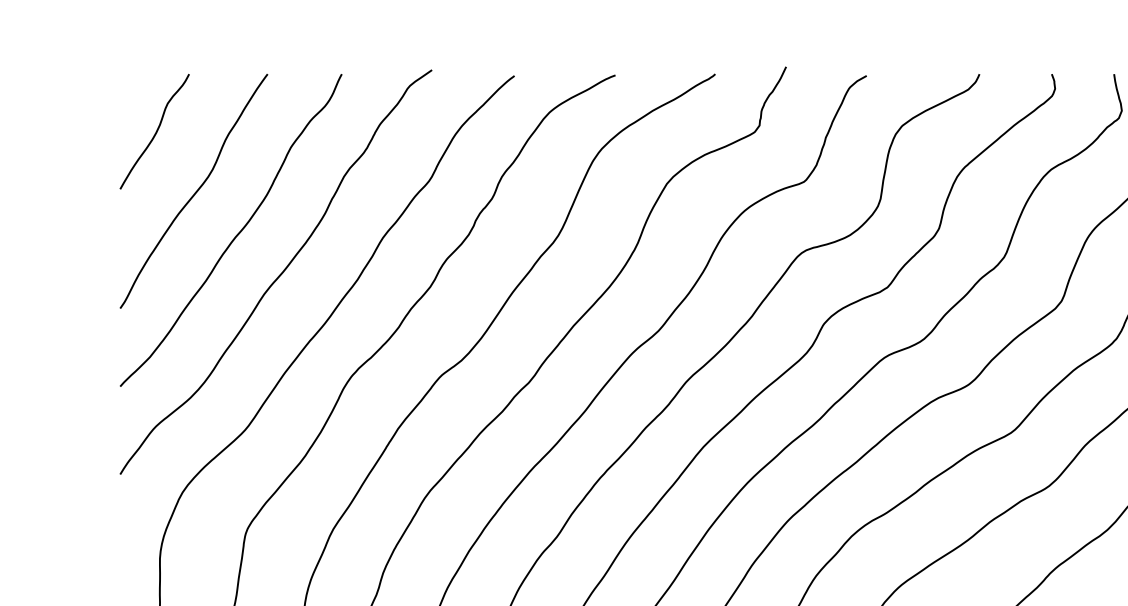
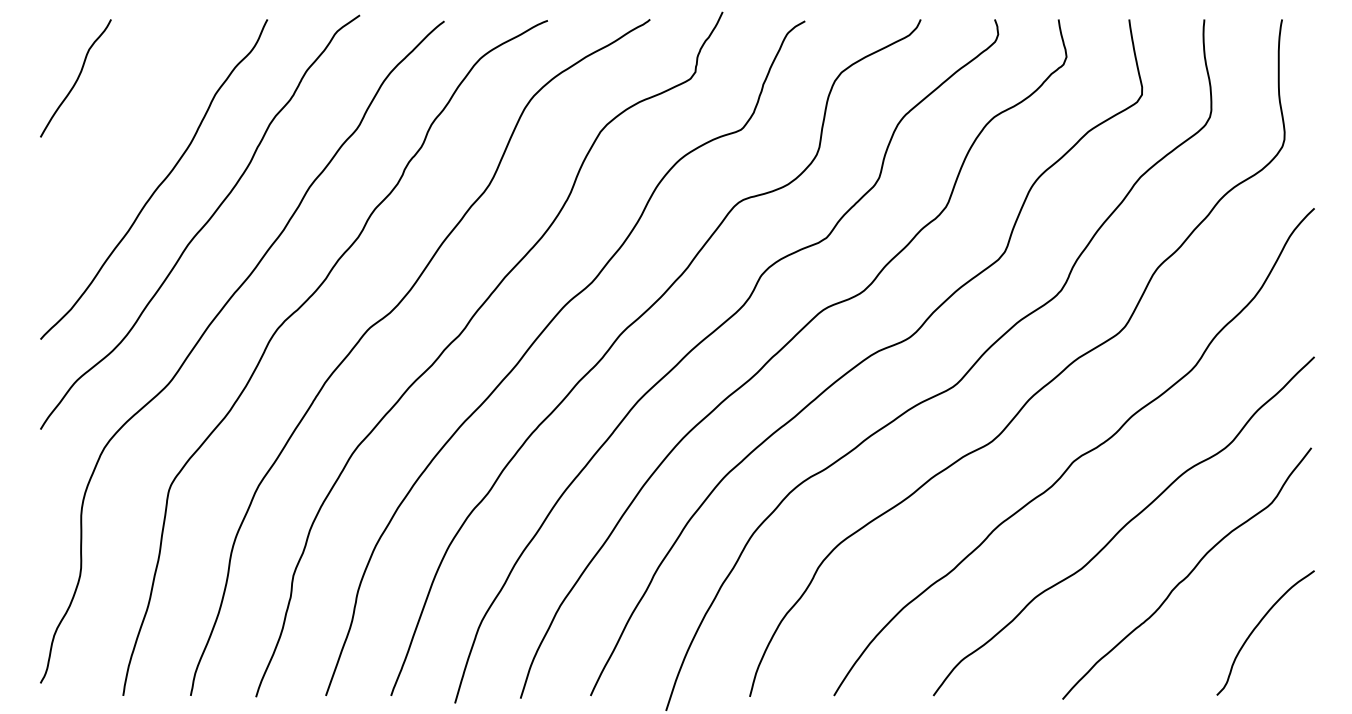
curve: (195, 192) -> (117, 140), removed

